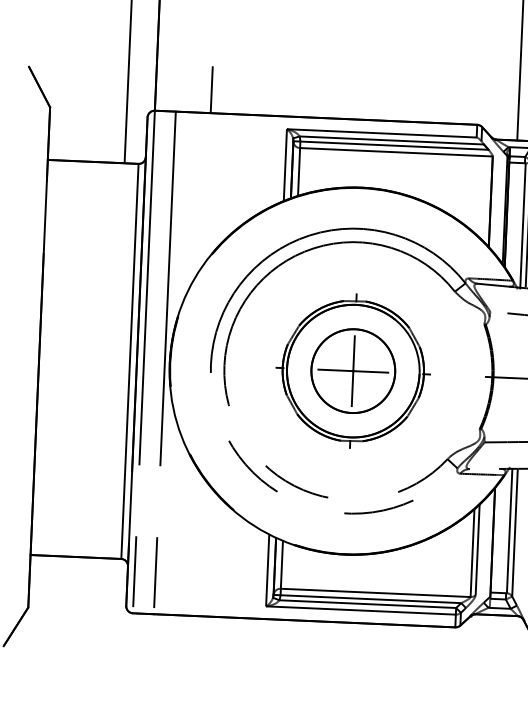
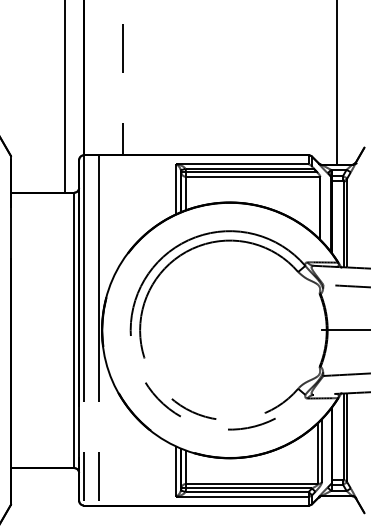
part: (352, 371) -> (229, 330), removed

